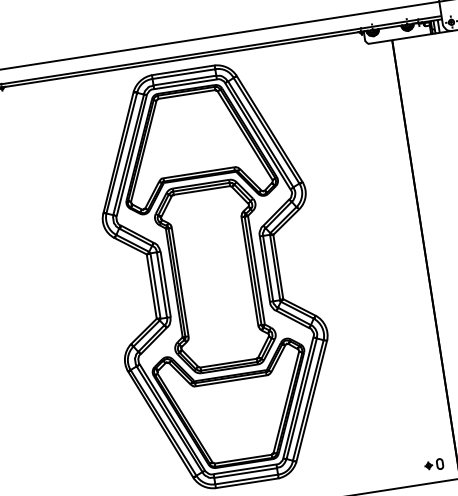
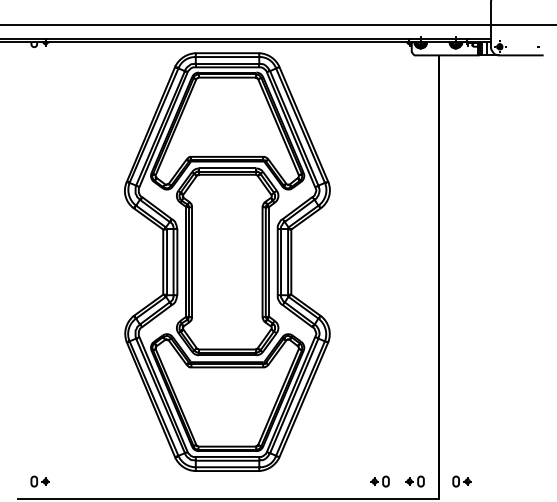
part: (399, 470) -> (379, 481), added

